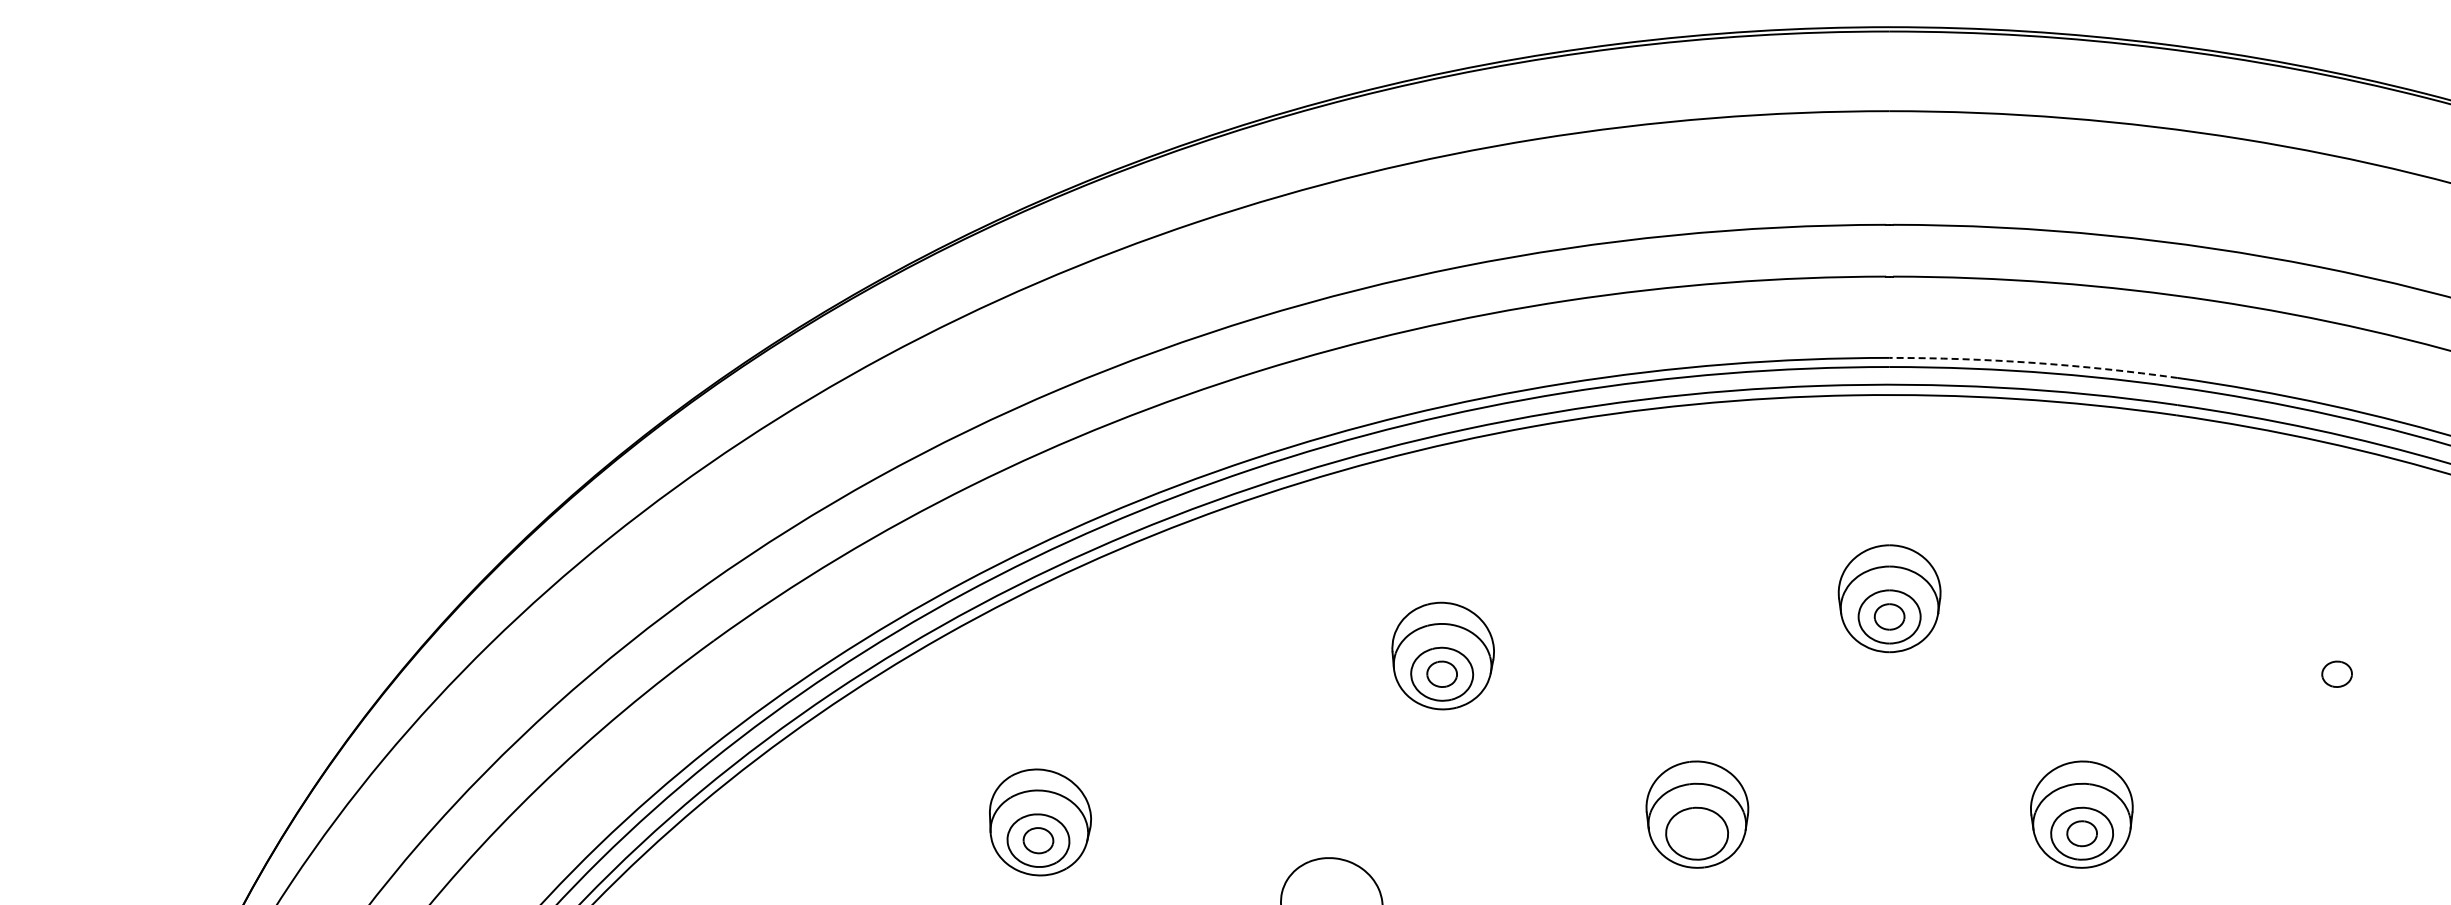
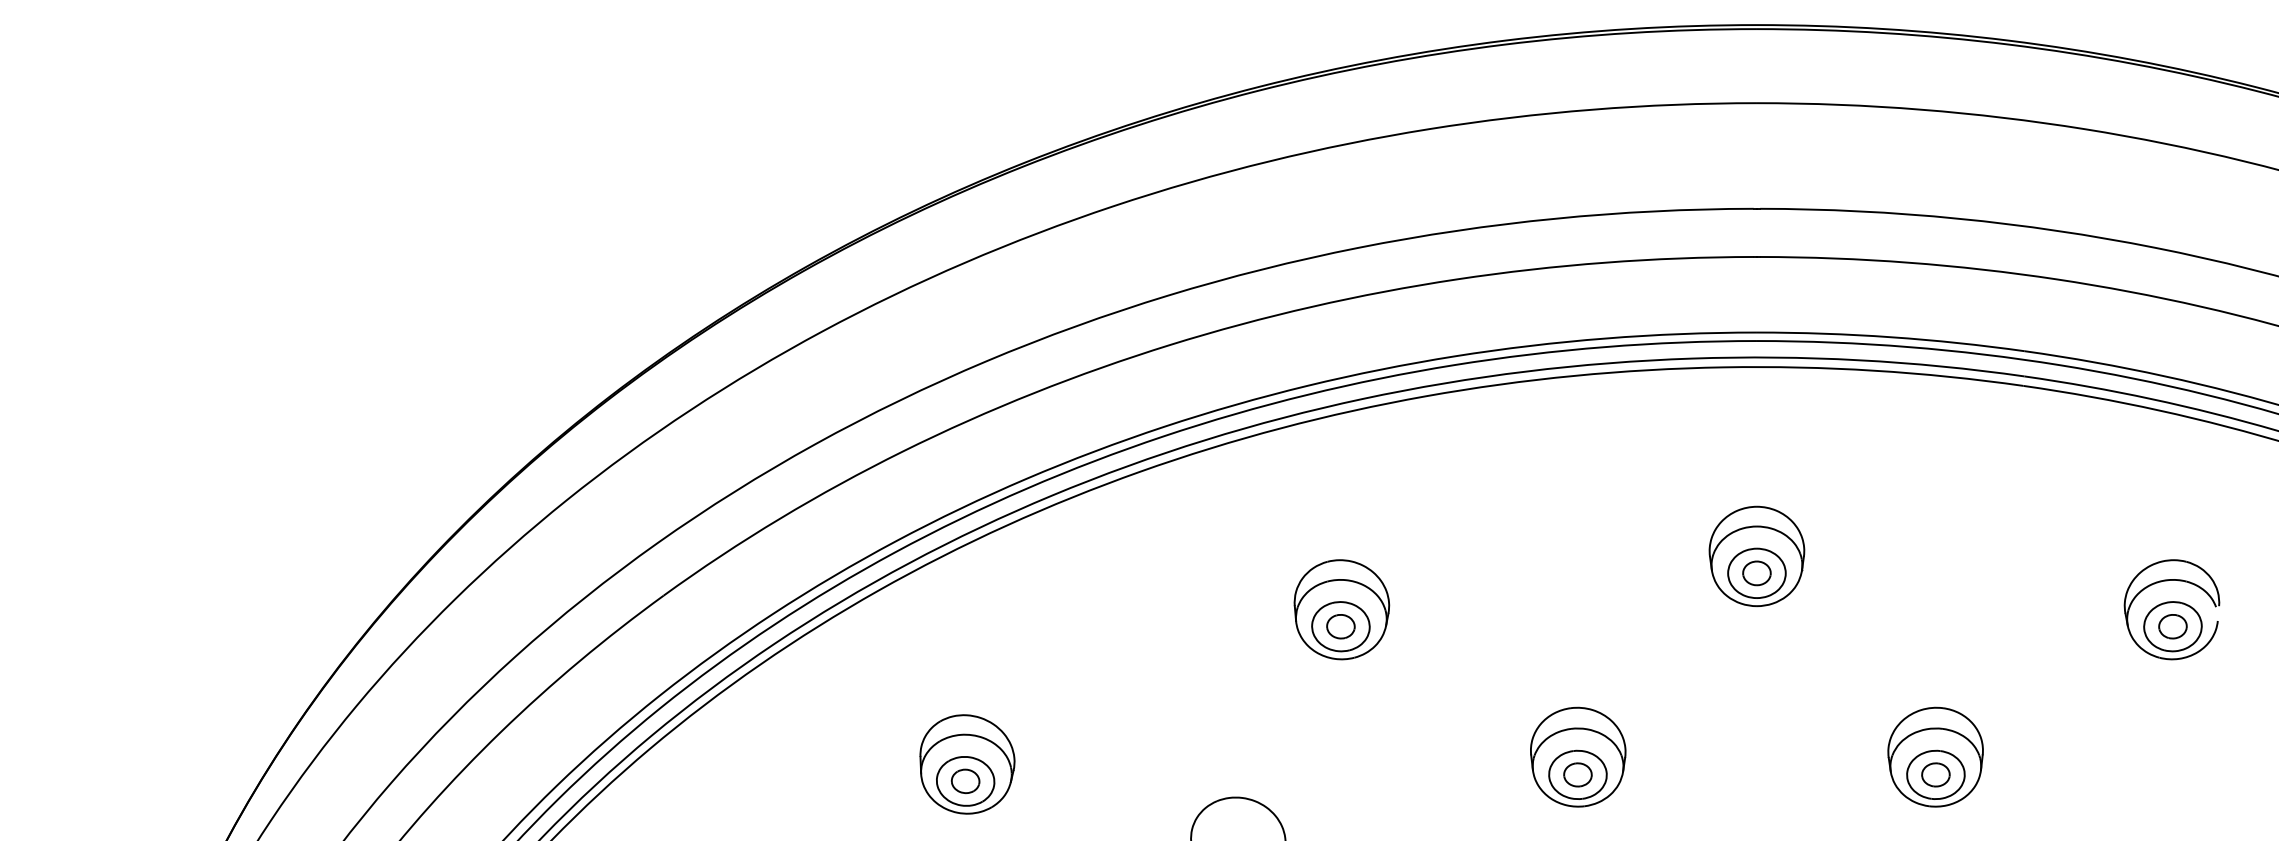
arc: (2034, 362) -> (1891, 336), dashed -> solid
part: (2335, 655) -> (2171, 609), added
part: (1696, 833) -> (1577, 774), added

